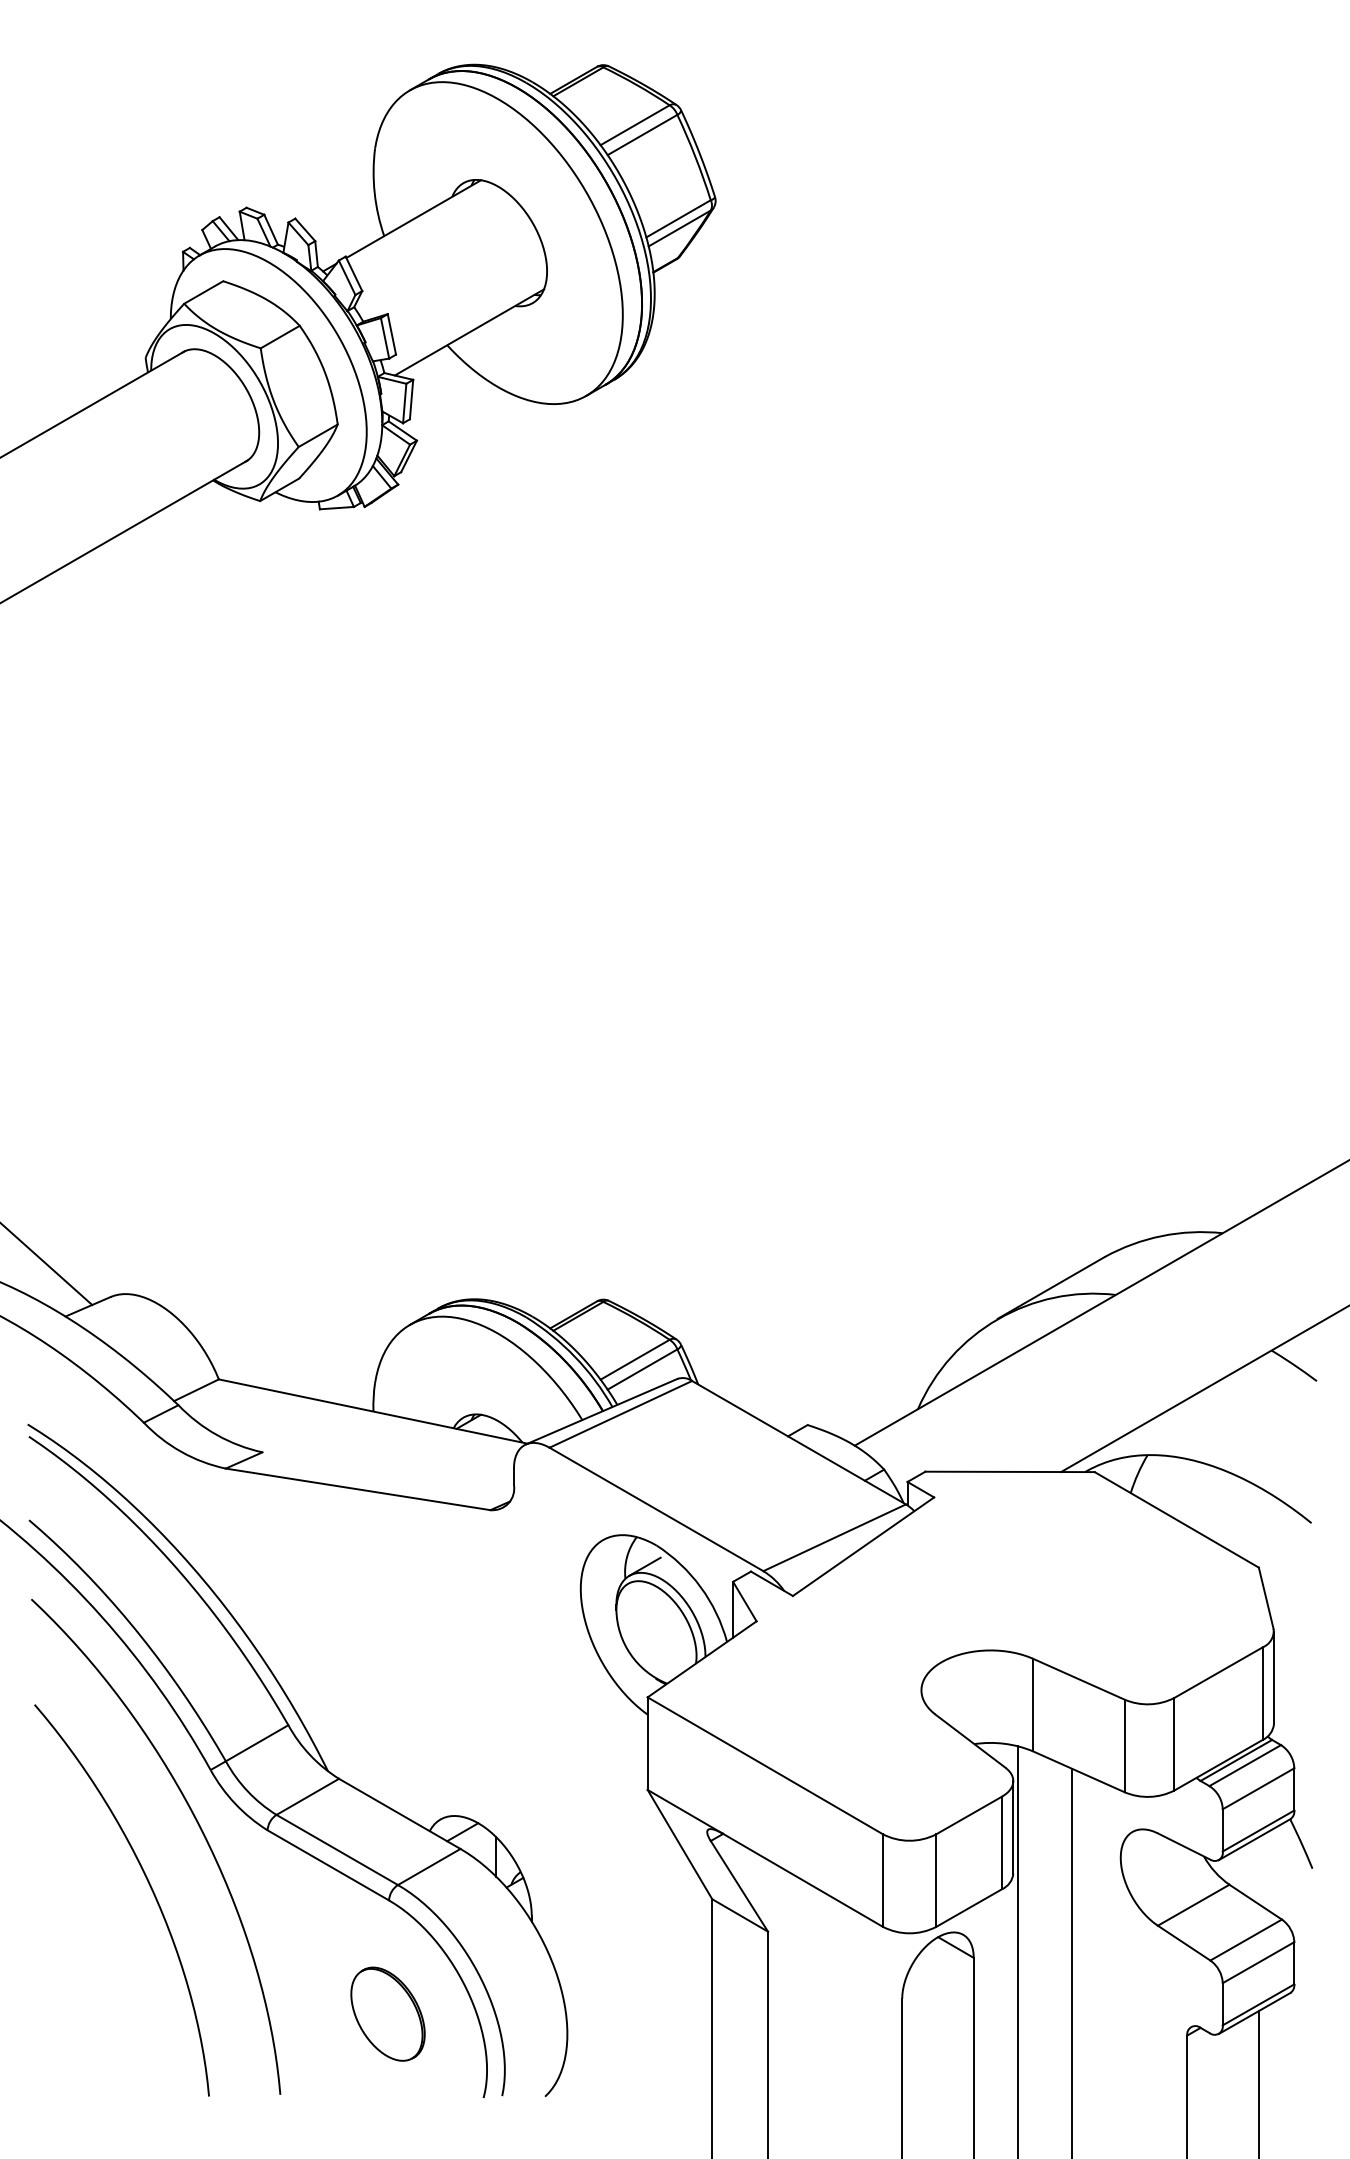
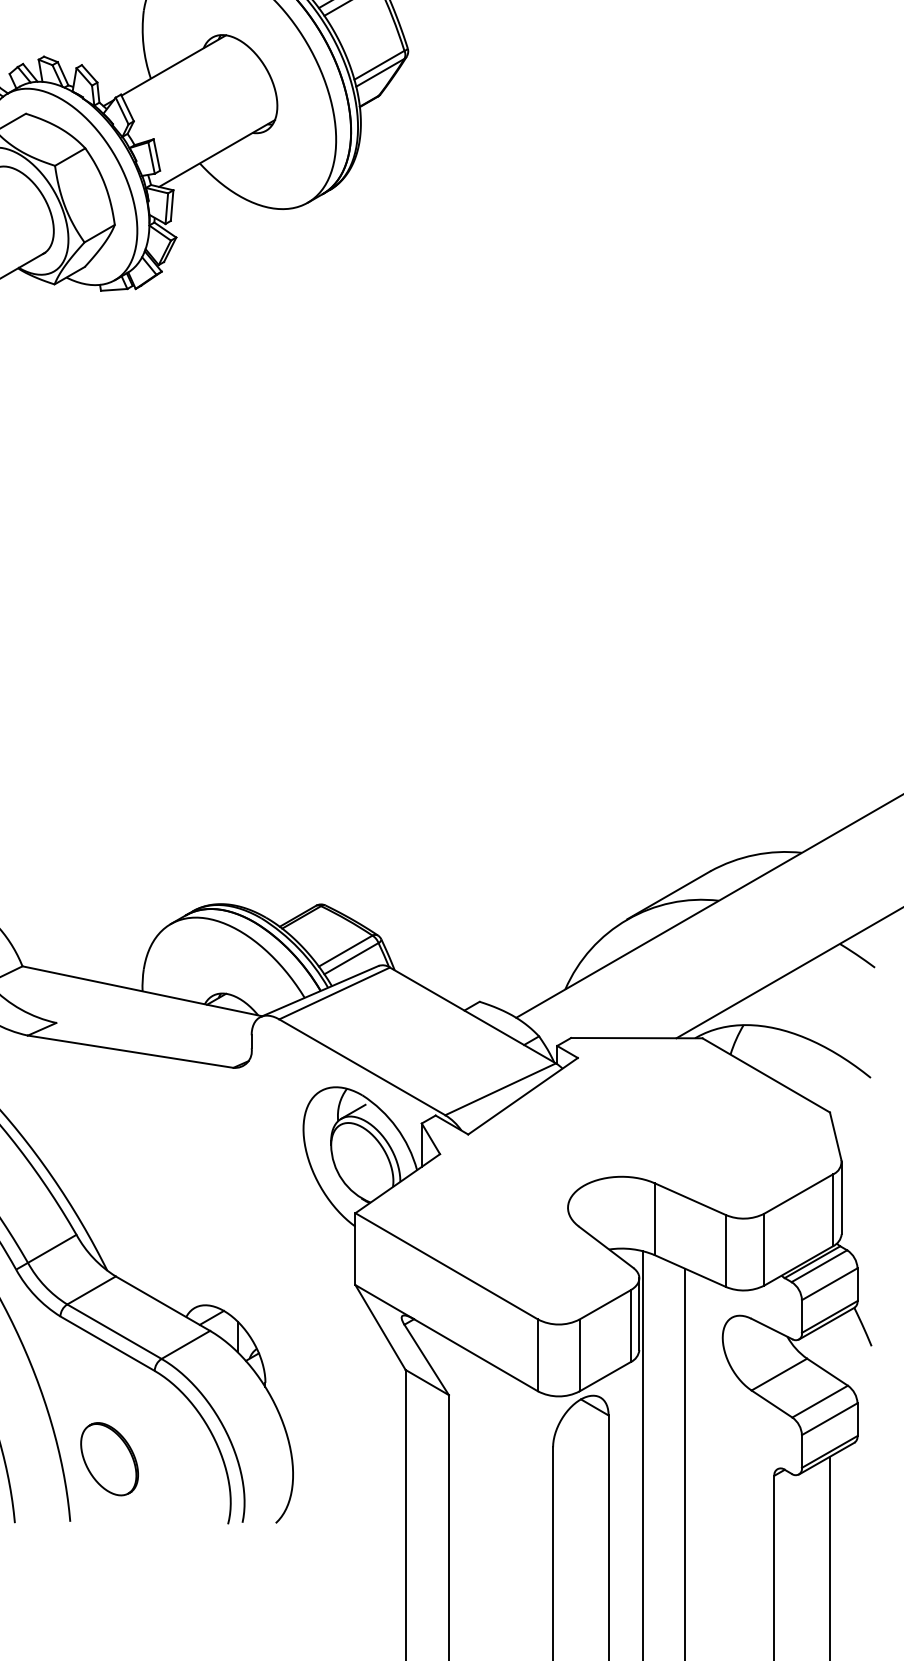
part: (387, 2013) -> (109, 1458), moved

